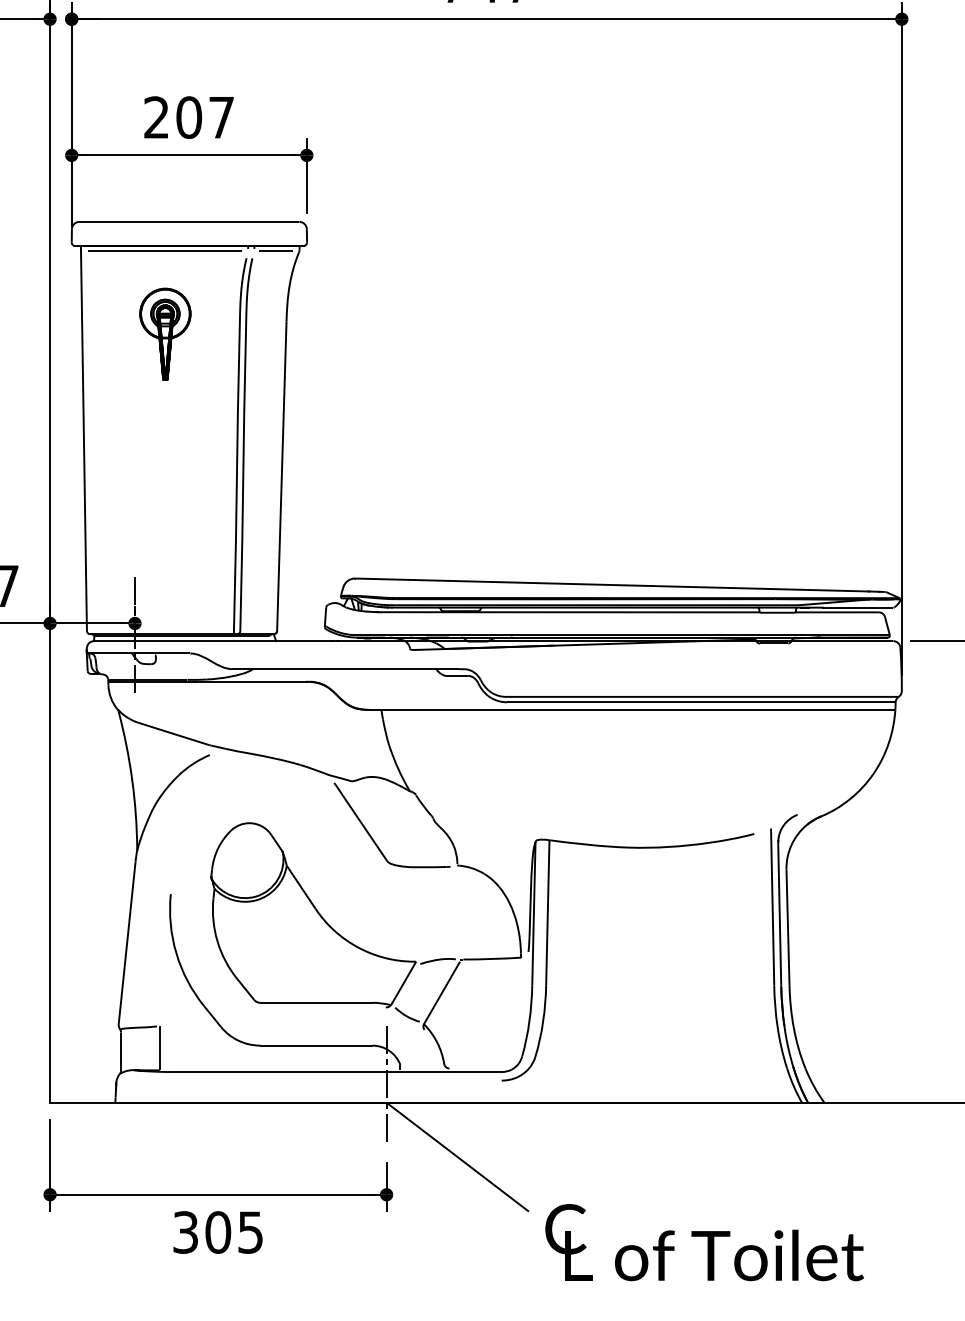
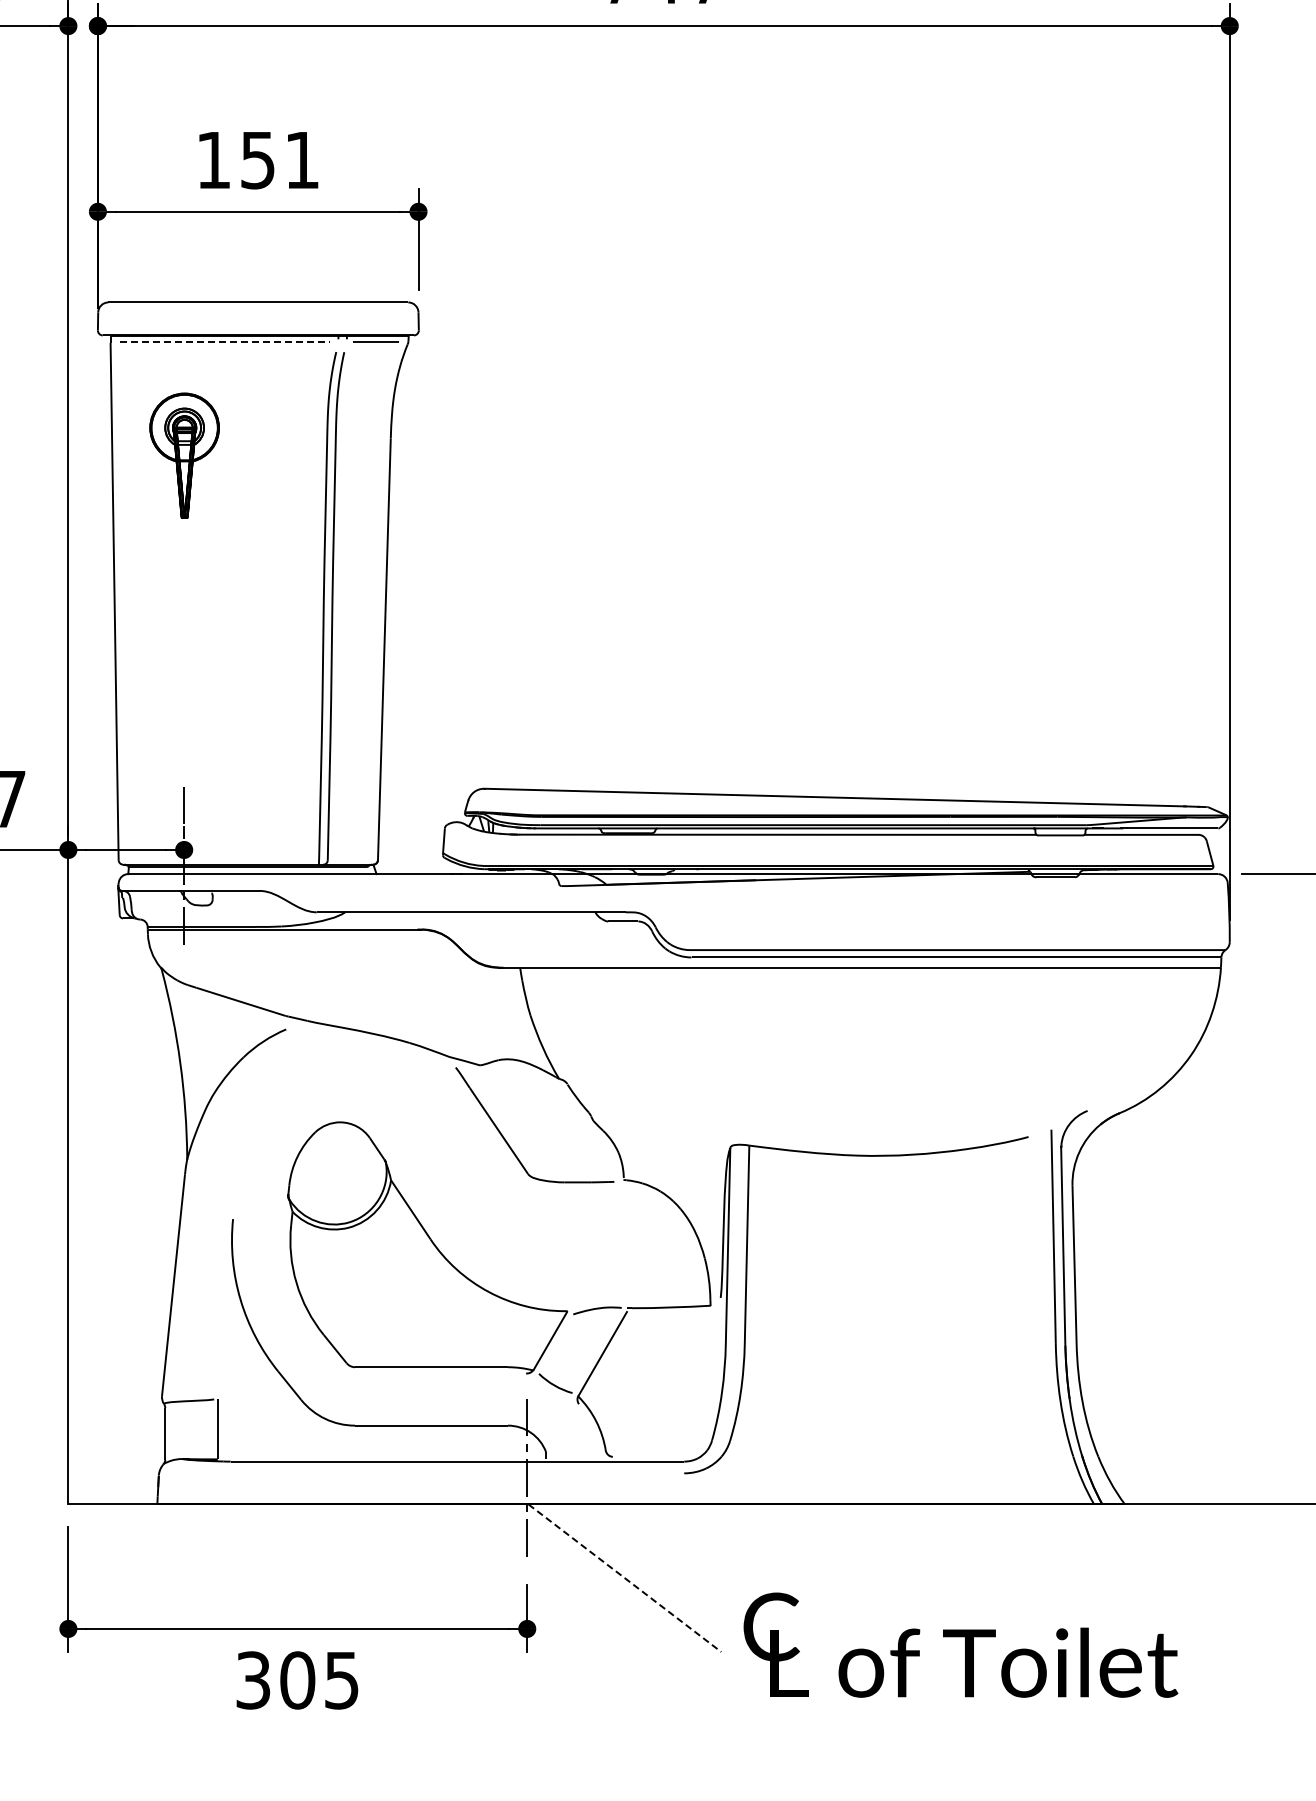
text: (188, 117) -> (257, 160), 207 -> 151
line: (165, 251) -> (225, 342), solid -> dashed
part: (165, 334) -> (184, 455), moved
line: (458, 1157) -> (625, 1578), solid -> dashed
text: (704, 1242) -> (960, 1644), moved

